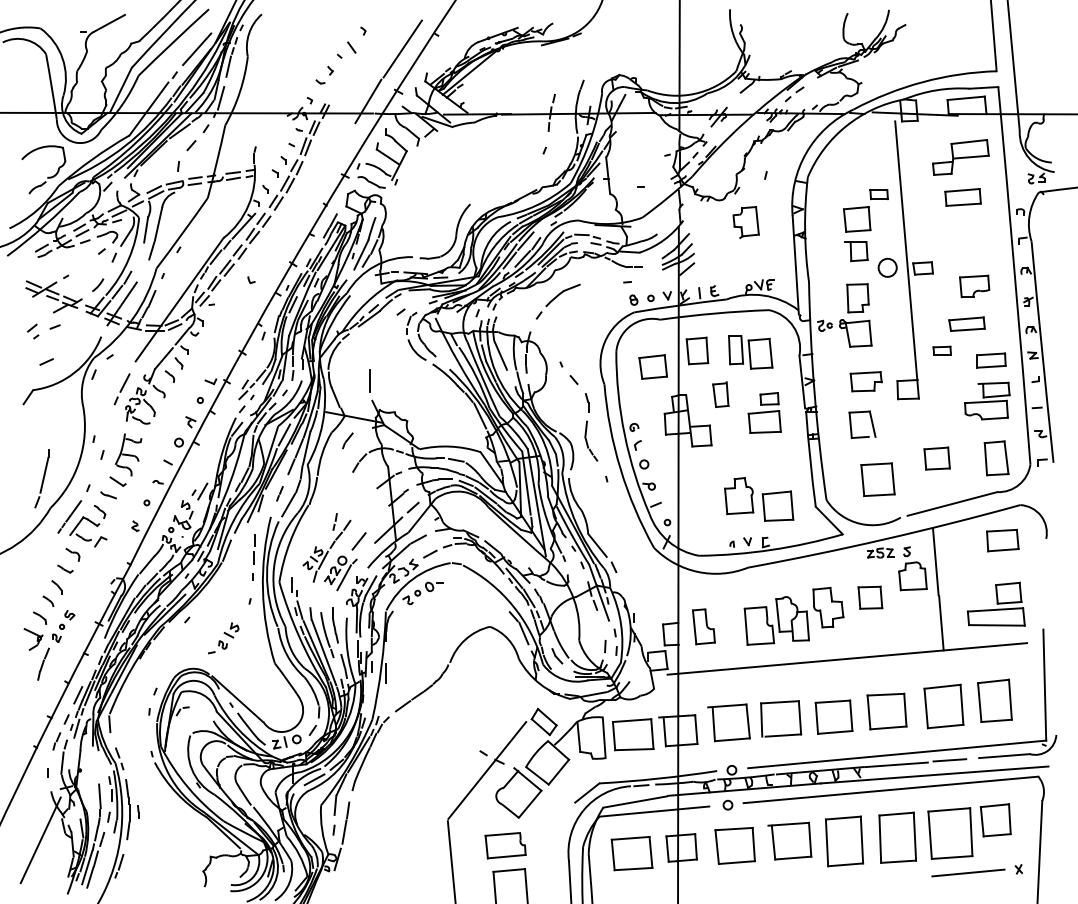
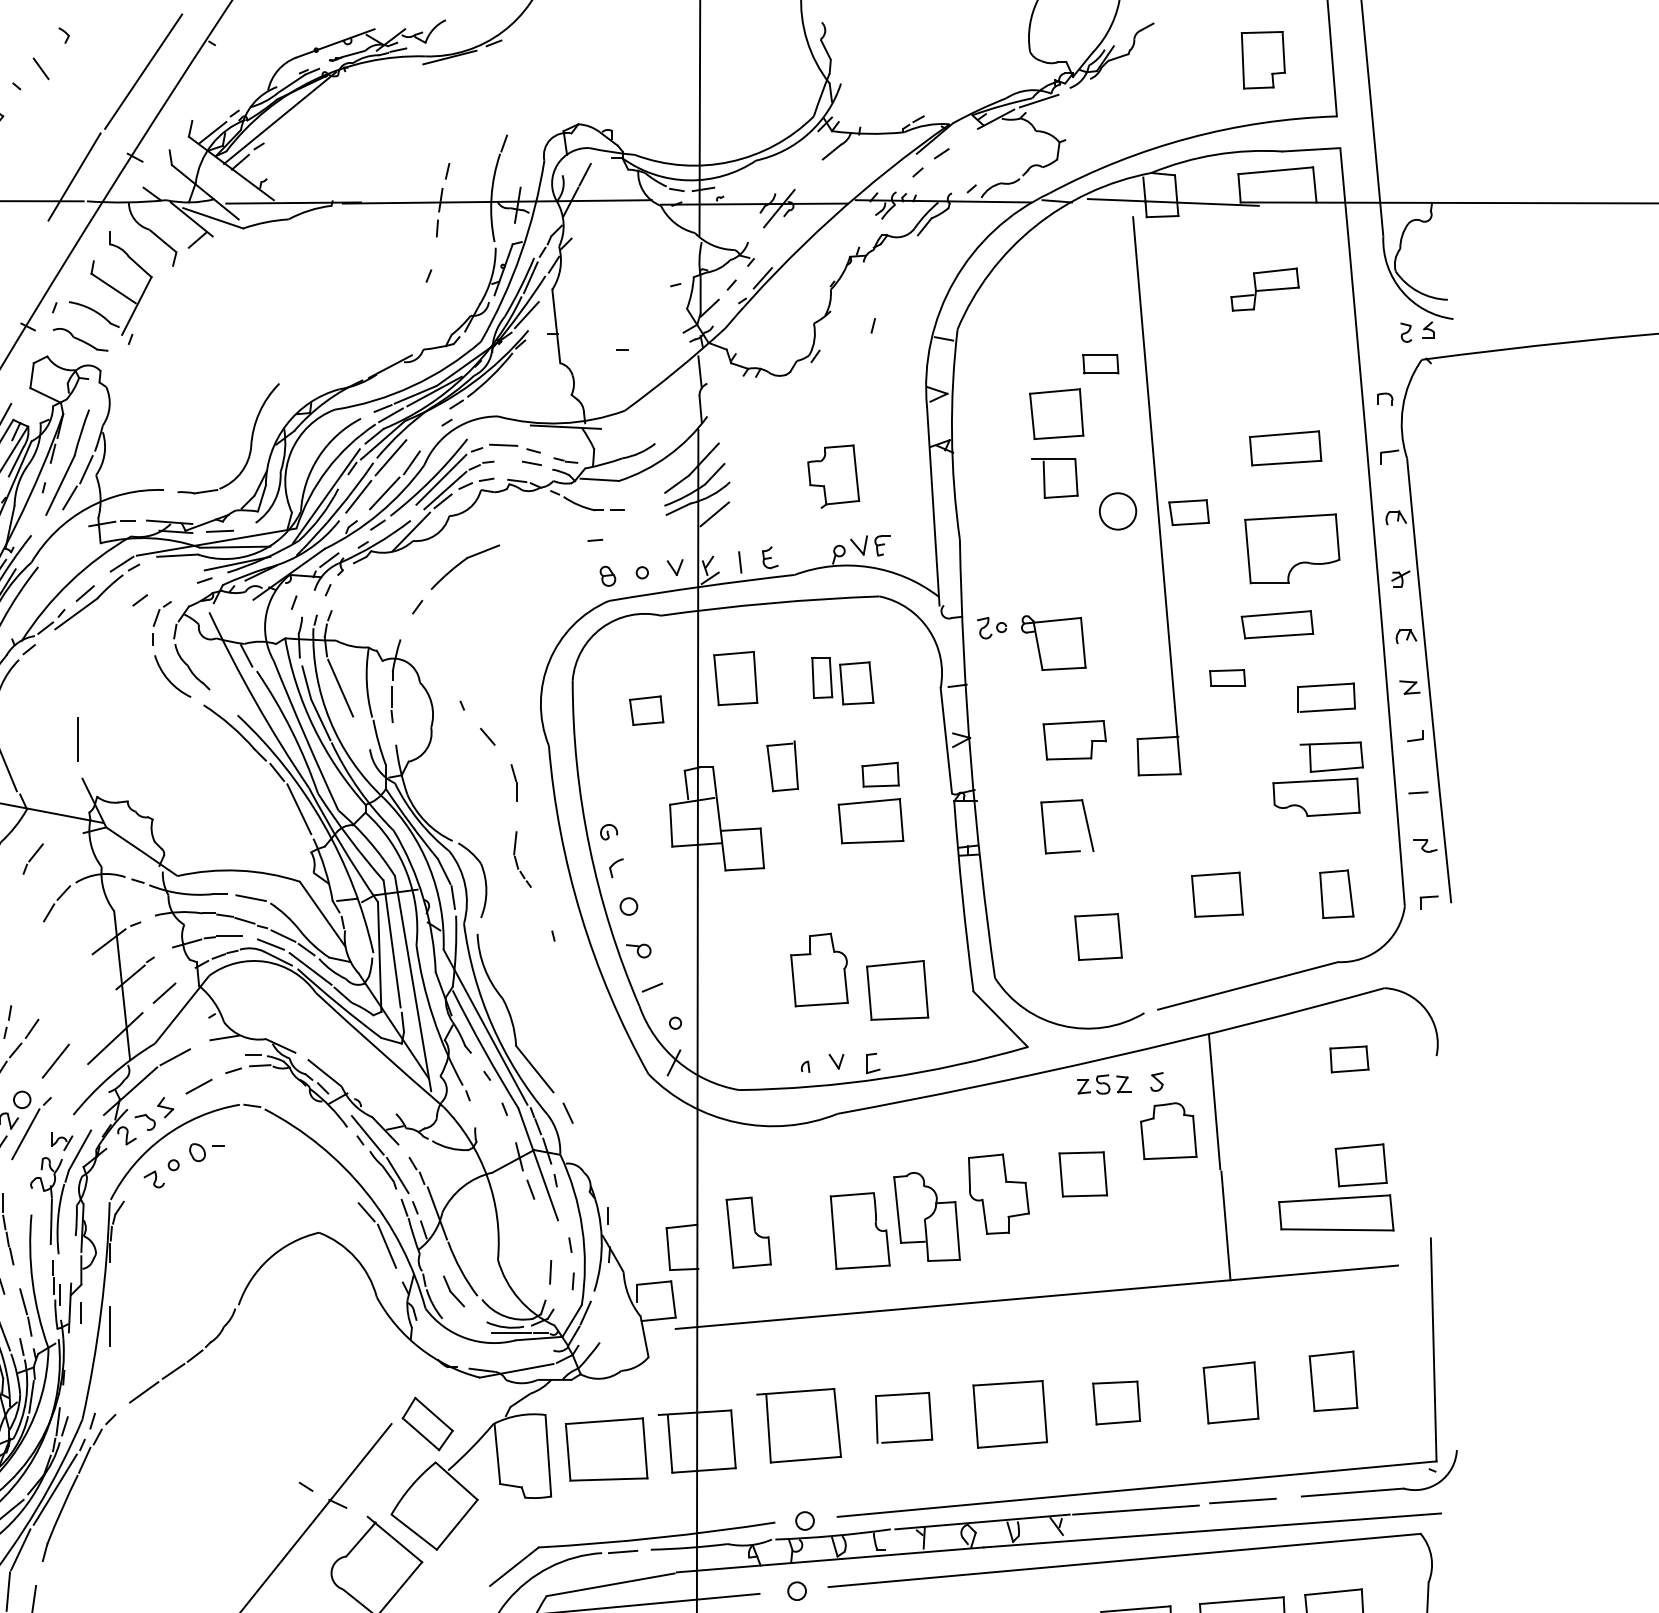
part: (960, 157) -> (1264, 289), size x0.6
part: (962, 197) -> (1284, 448), moved
part: (745, 222) -> (832, 476), moved
part: (974, 286) -> (1292, 548), size x1.6
part: (857, 298) -> (1262, 60), moved
part: (750, 352) -> (842, 681), size x0.7
part: (652, 366) -> (645, 709), size x0.6
part: (591, 440) -> (522, 858), size x0.7
part: (996, 458) -> (1336, 894), size x0.7
part: (877, 479) -> (1097, 936), size x0.7
part: (1002, 540) -> (1348, 1059), size x0.6
part: (994, 700) -> (1332, 1380), size x0.7
part: (943, 706) -> (1230, 1392), size x0.7
part: (886, 711) -> (1115, 1402), size x0.6
part: (781, 718) -> (904, 1416), size x0.7

